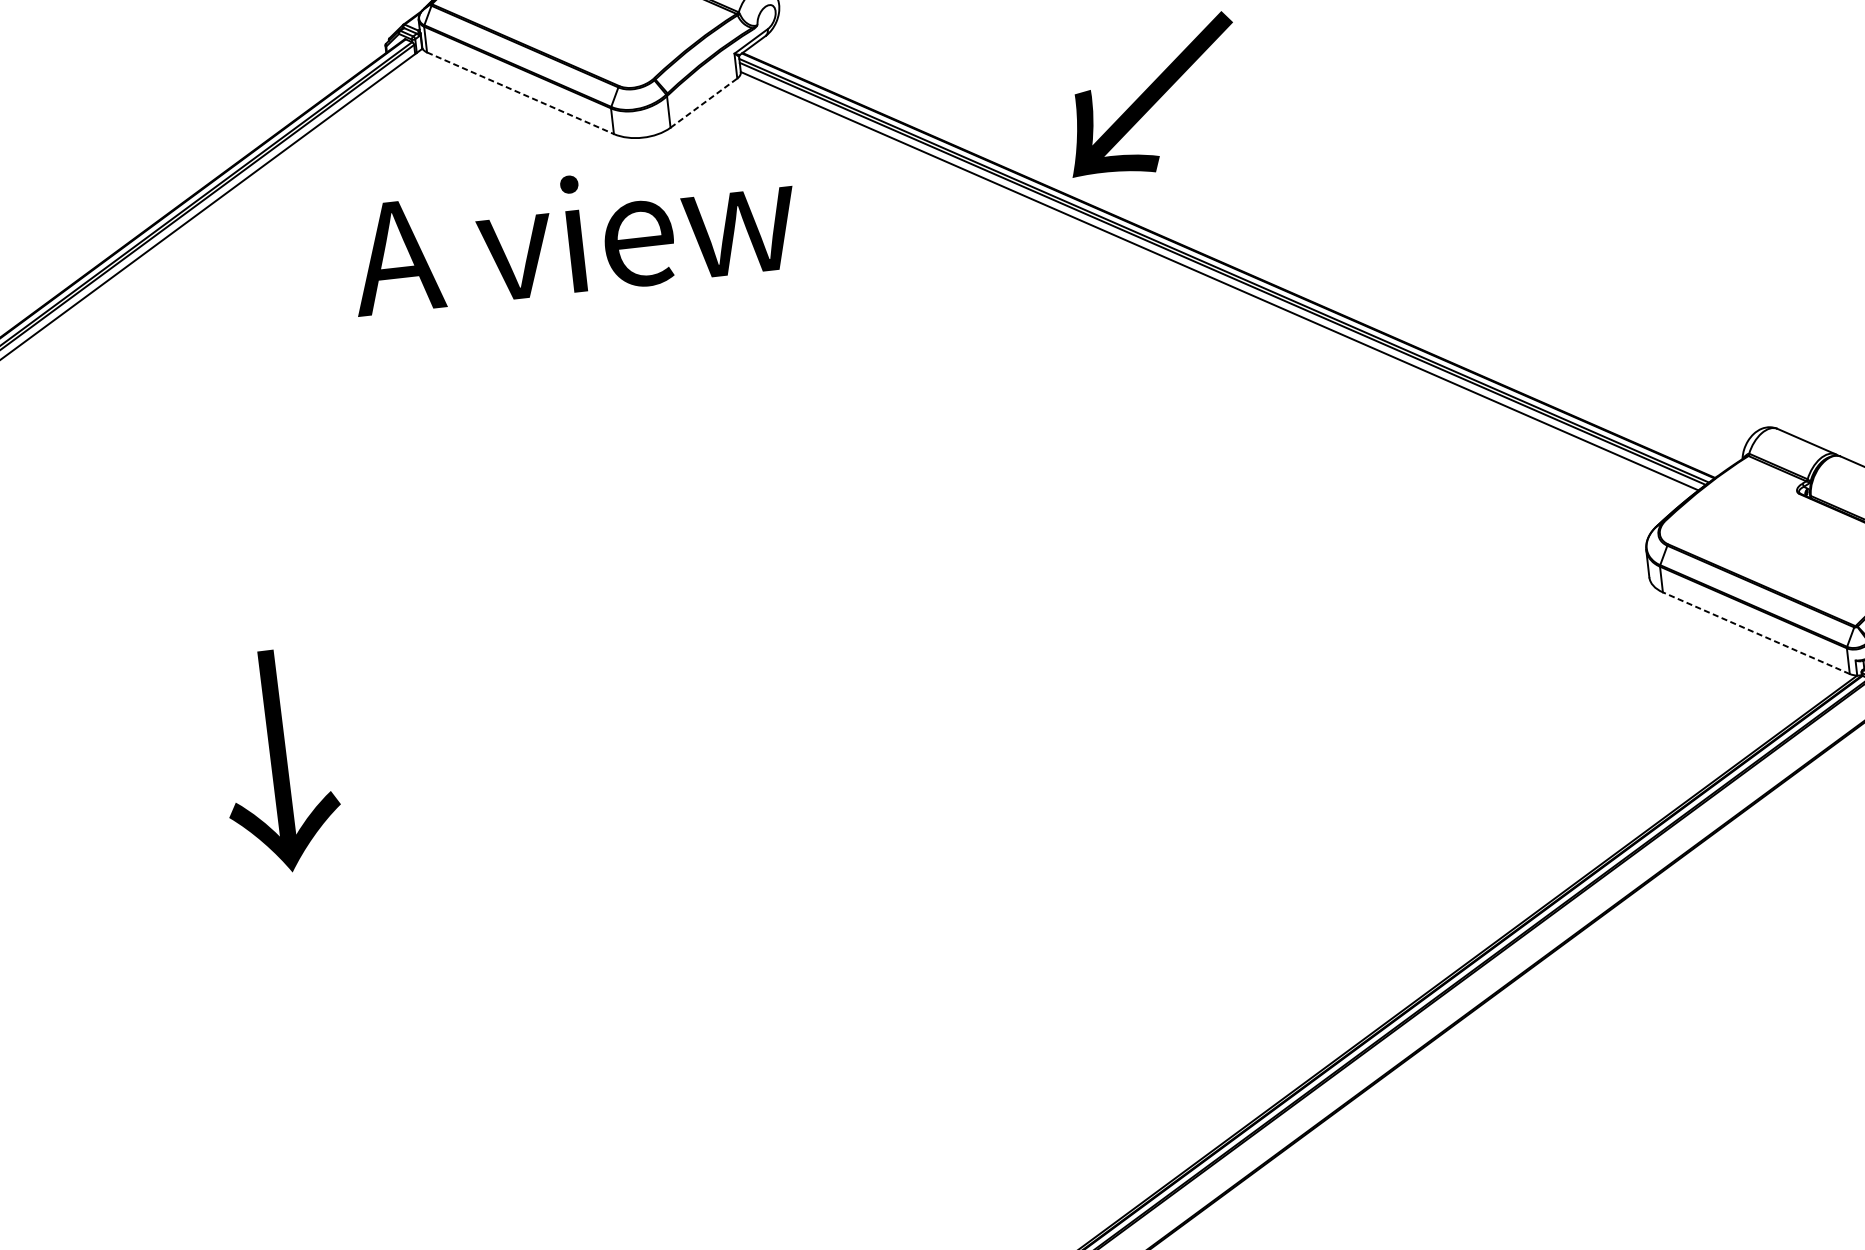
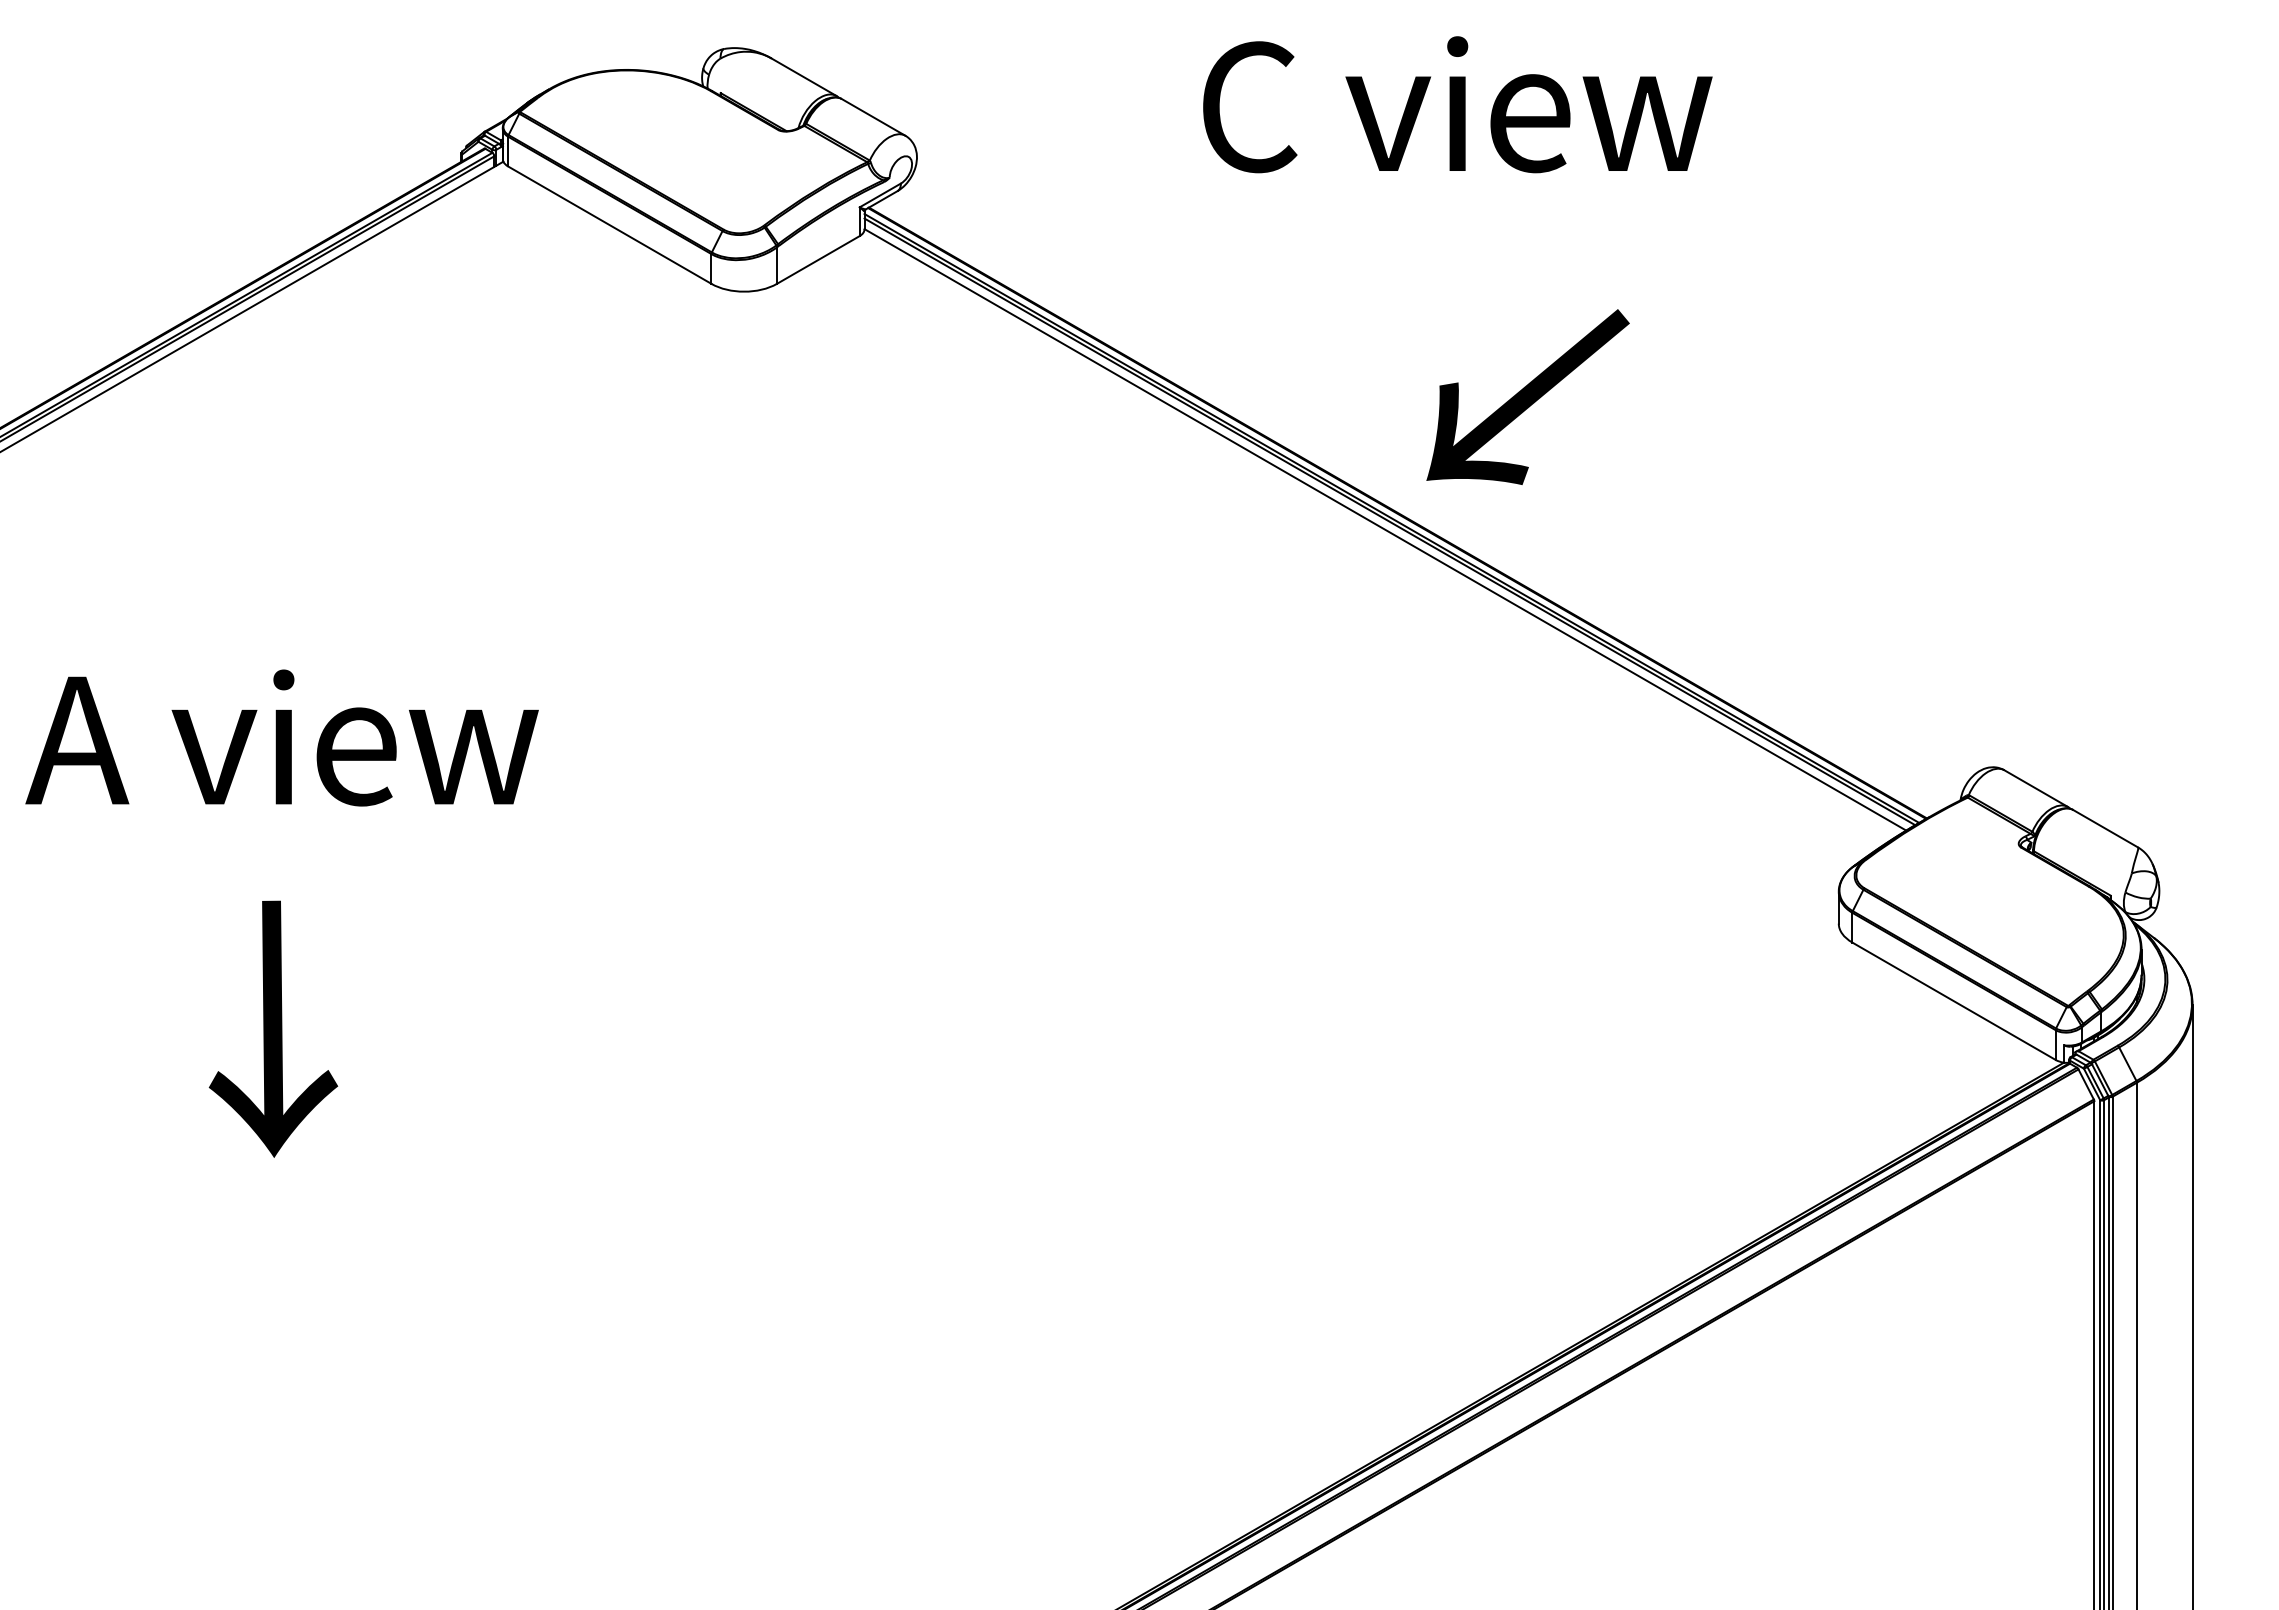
line: (521, 93) -> (610, 225), dashed -> solid
text: (1151, 95) -> (1527, 396), moved
line: (704, 103) -> (818, 260), dashed -> solid
text: (572, 234) -> (281, 737), moved
line: (1755, 632) -> (1953, 1000), dashed -> solid
text: (279, 760) -> (273, 1028), moved

